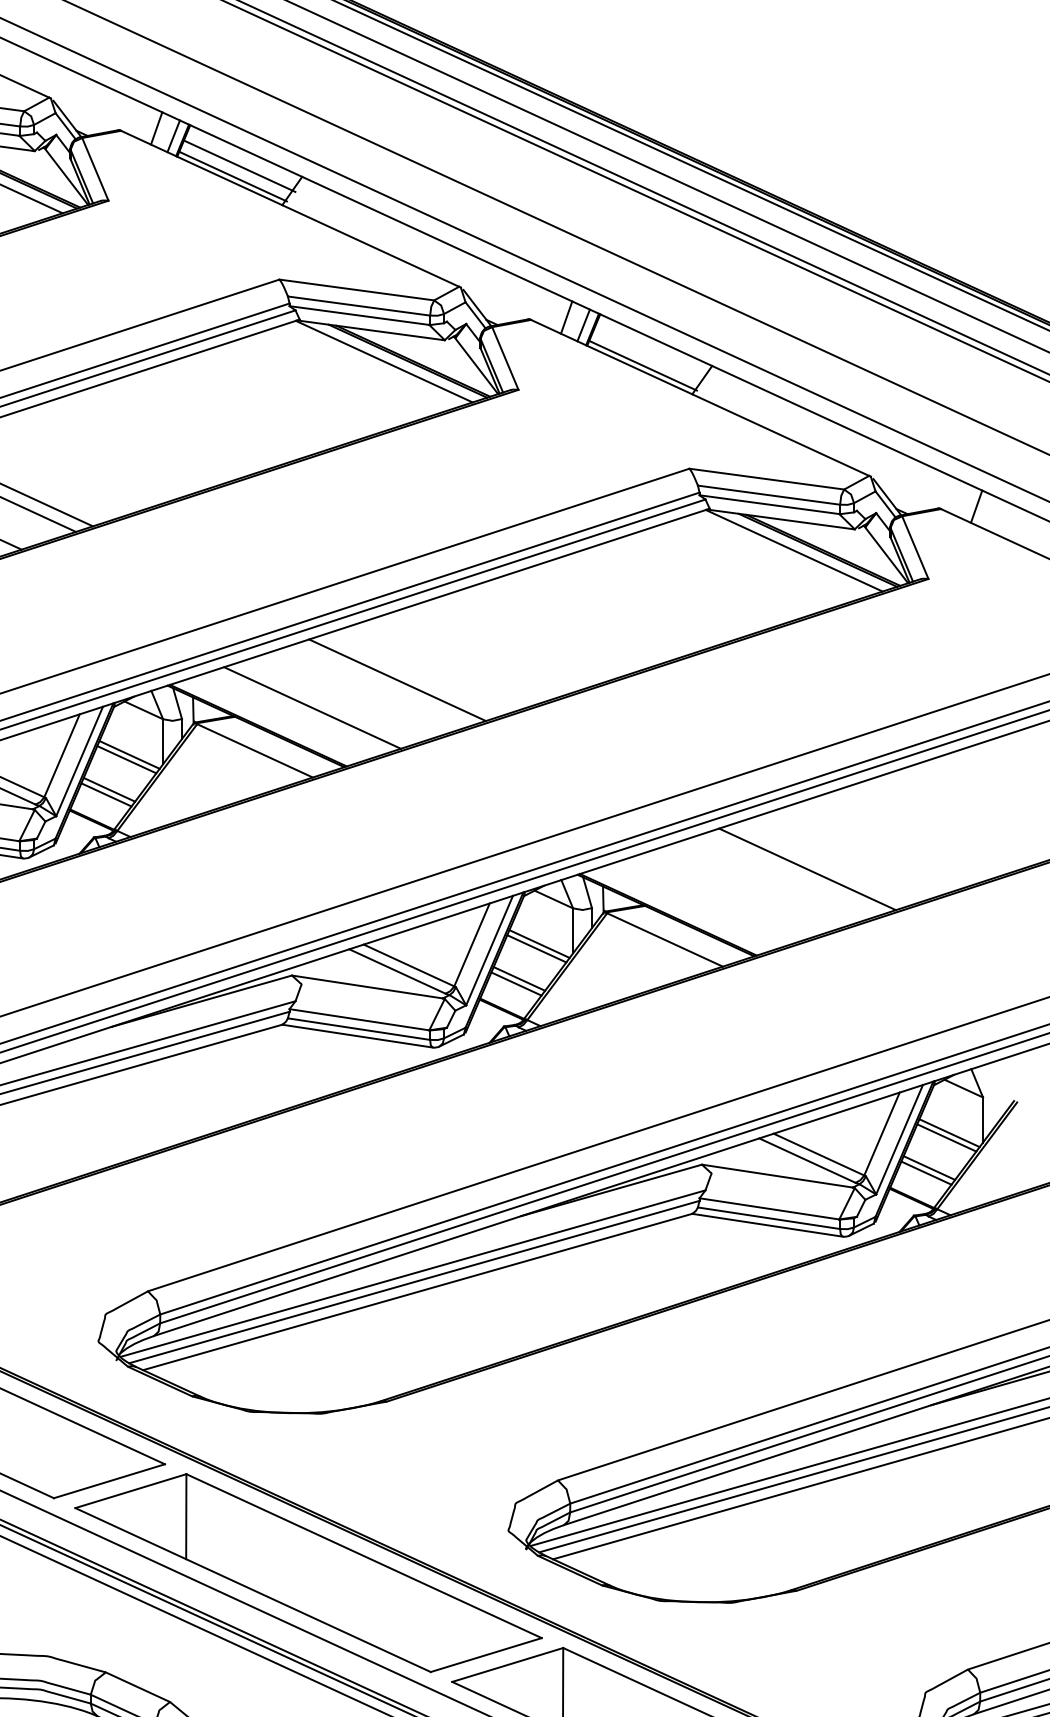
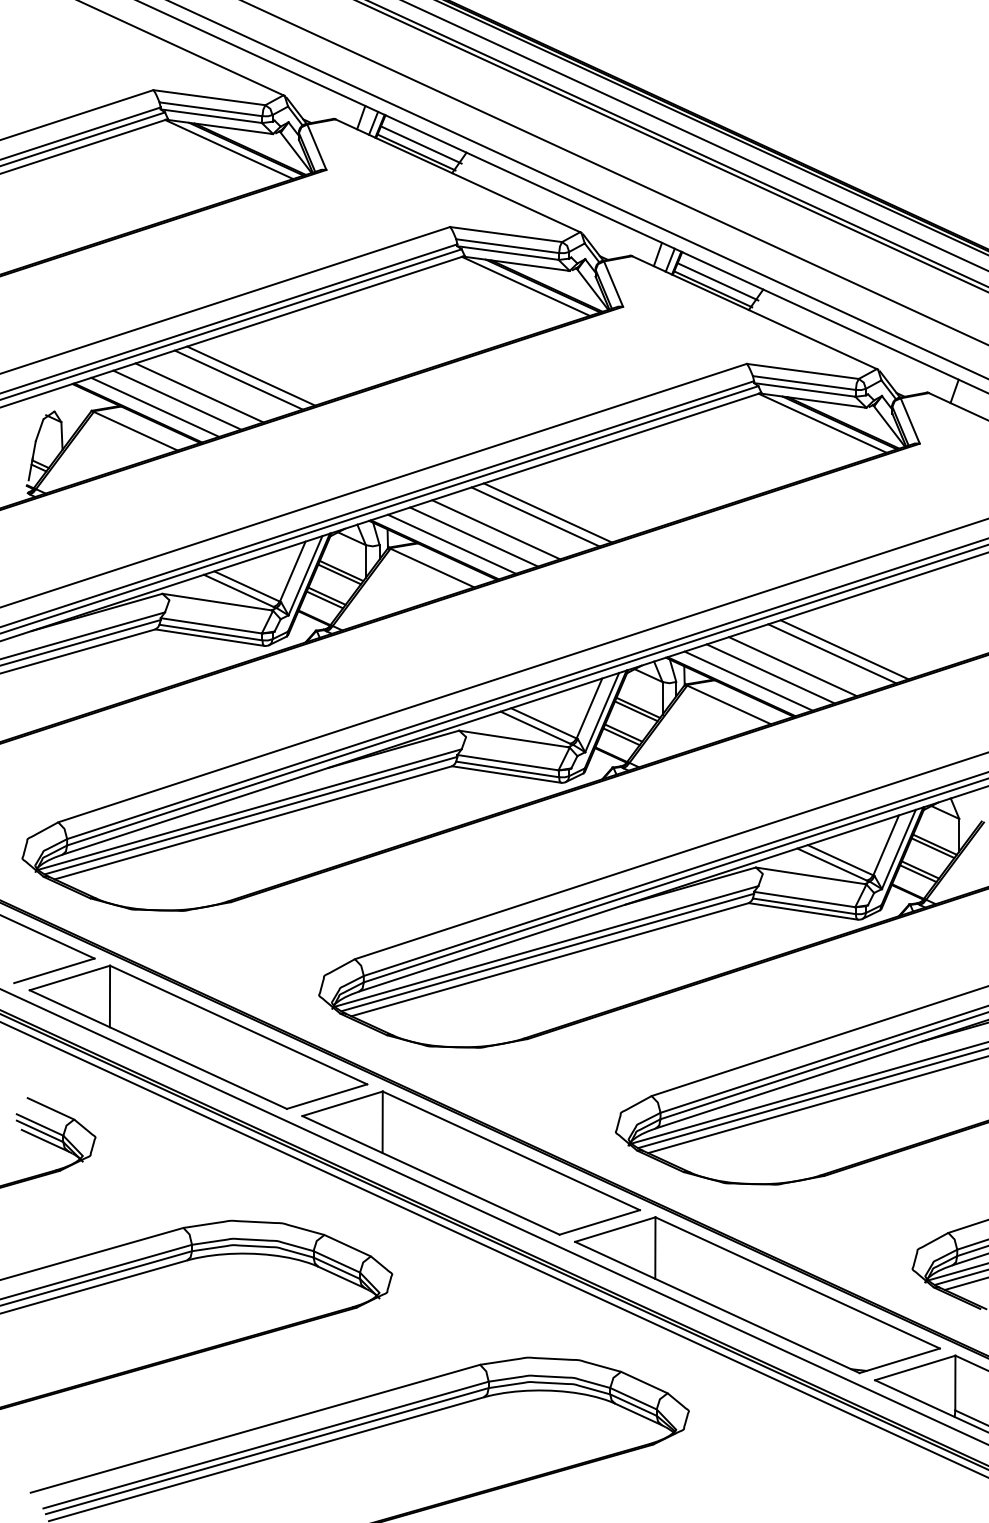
line: (648, 354) -> (717, 281), added
line: (414, 674) -> (547, 512), added
line: (343, 697) -> (496, 529), added
line: (281, 716) -> (451, 543), added
line: (824, 863) -> (844, 649), added
line: (752, 886) -> (792, 666), added
line: (722, 896) -> (770, 673), added
line: (691, 906) -> (748, 680), added

